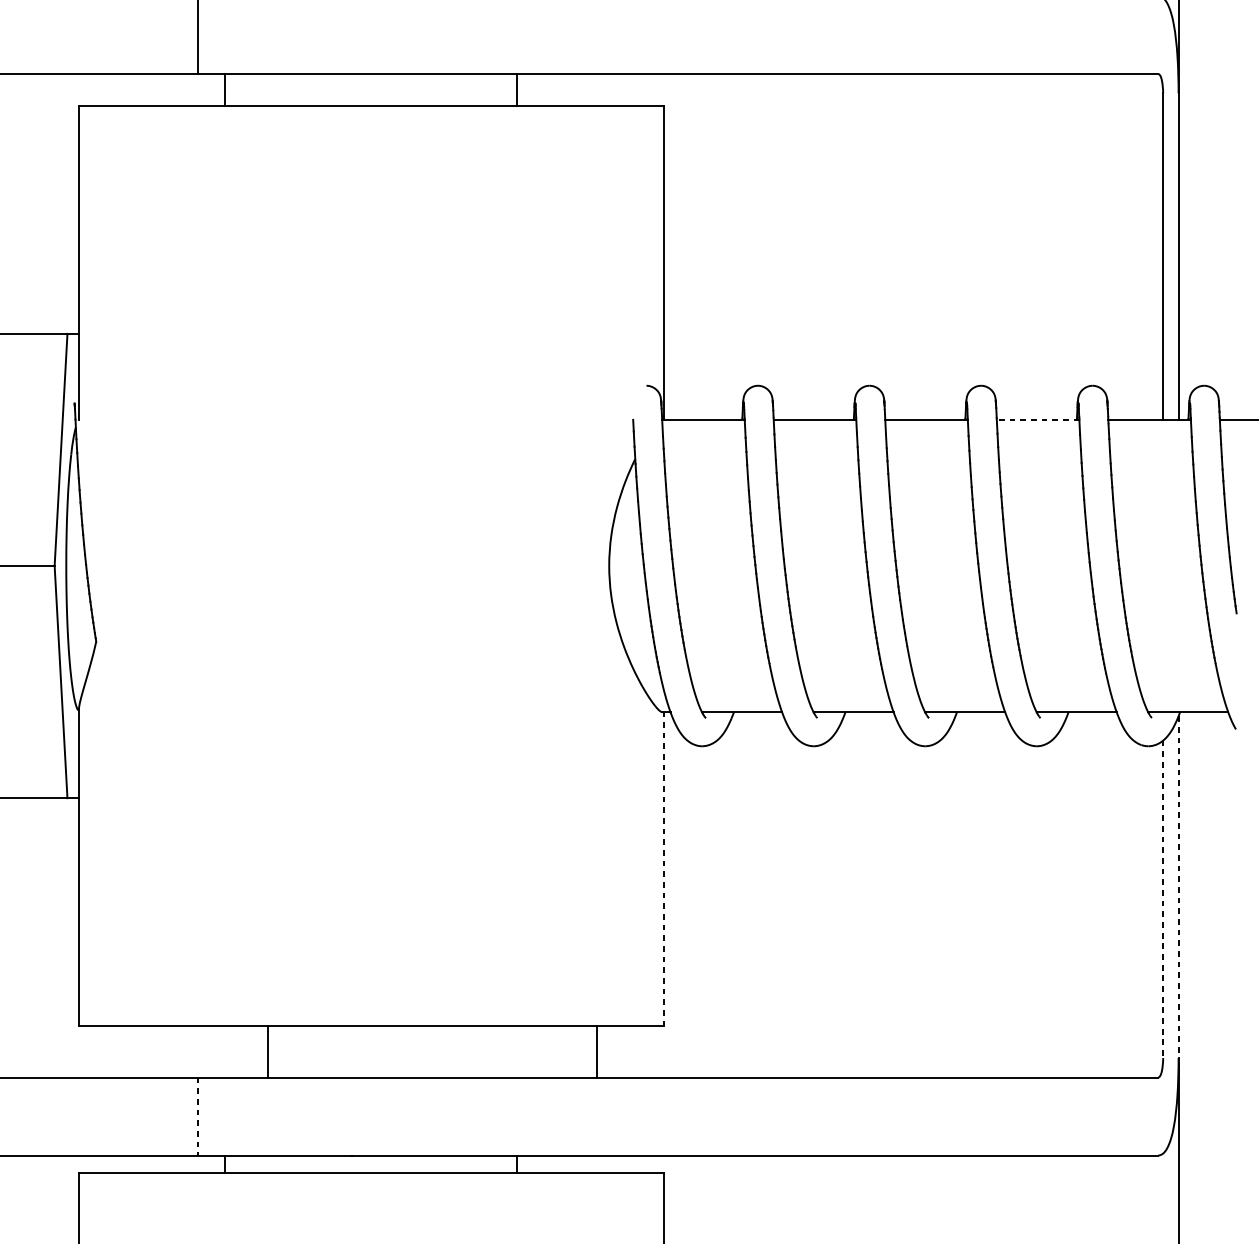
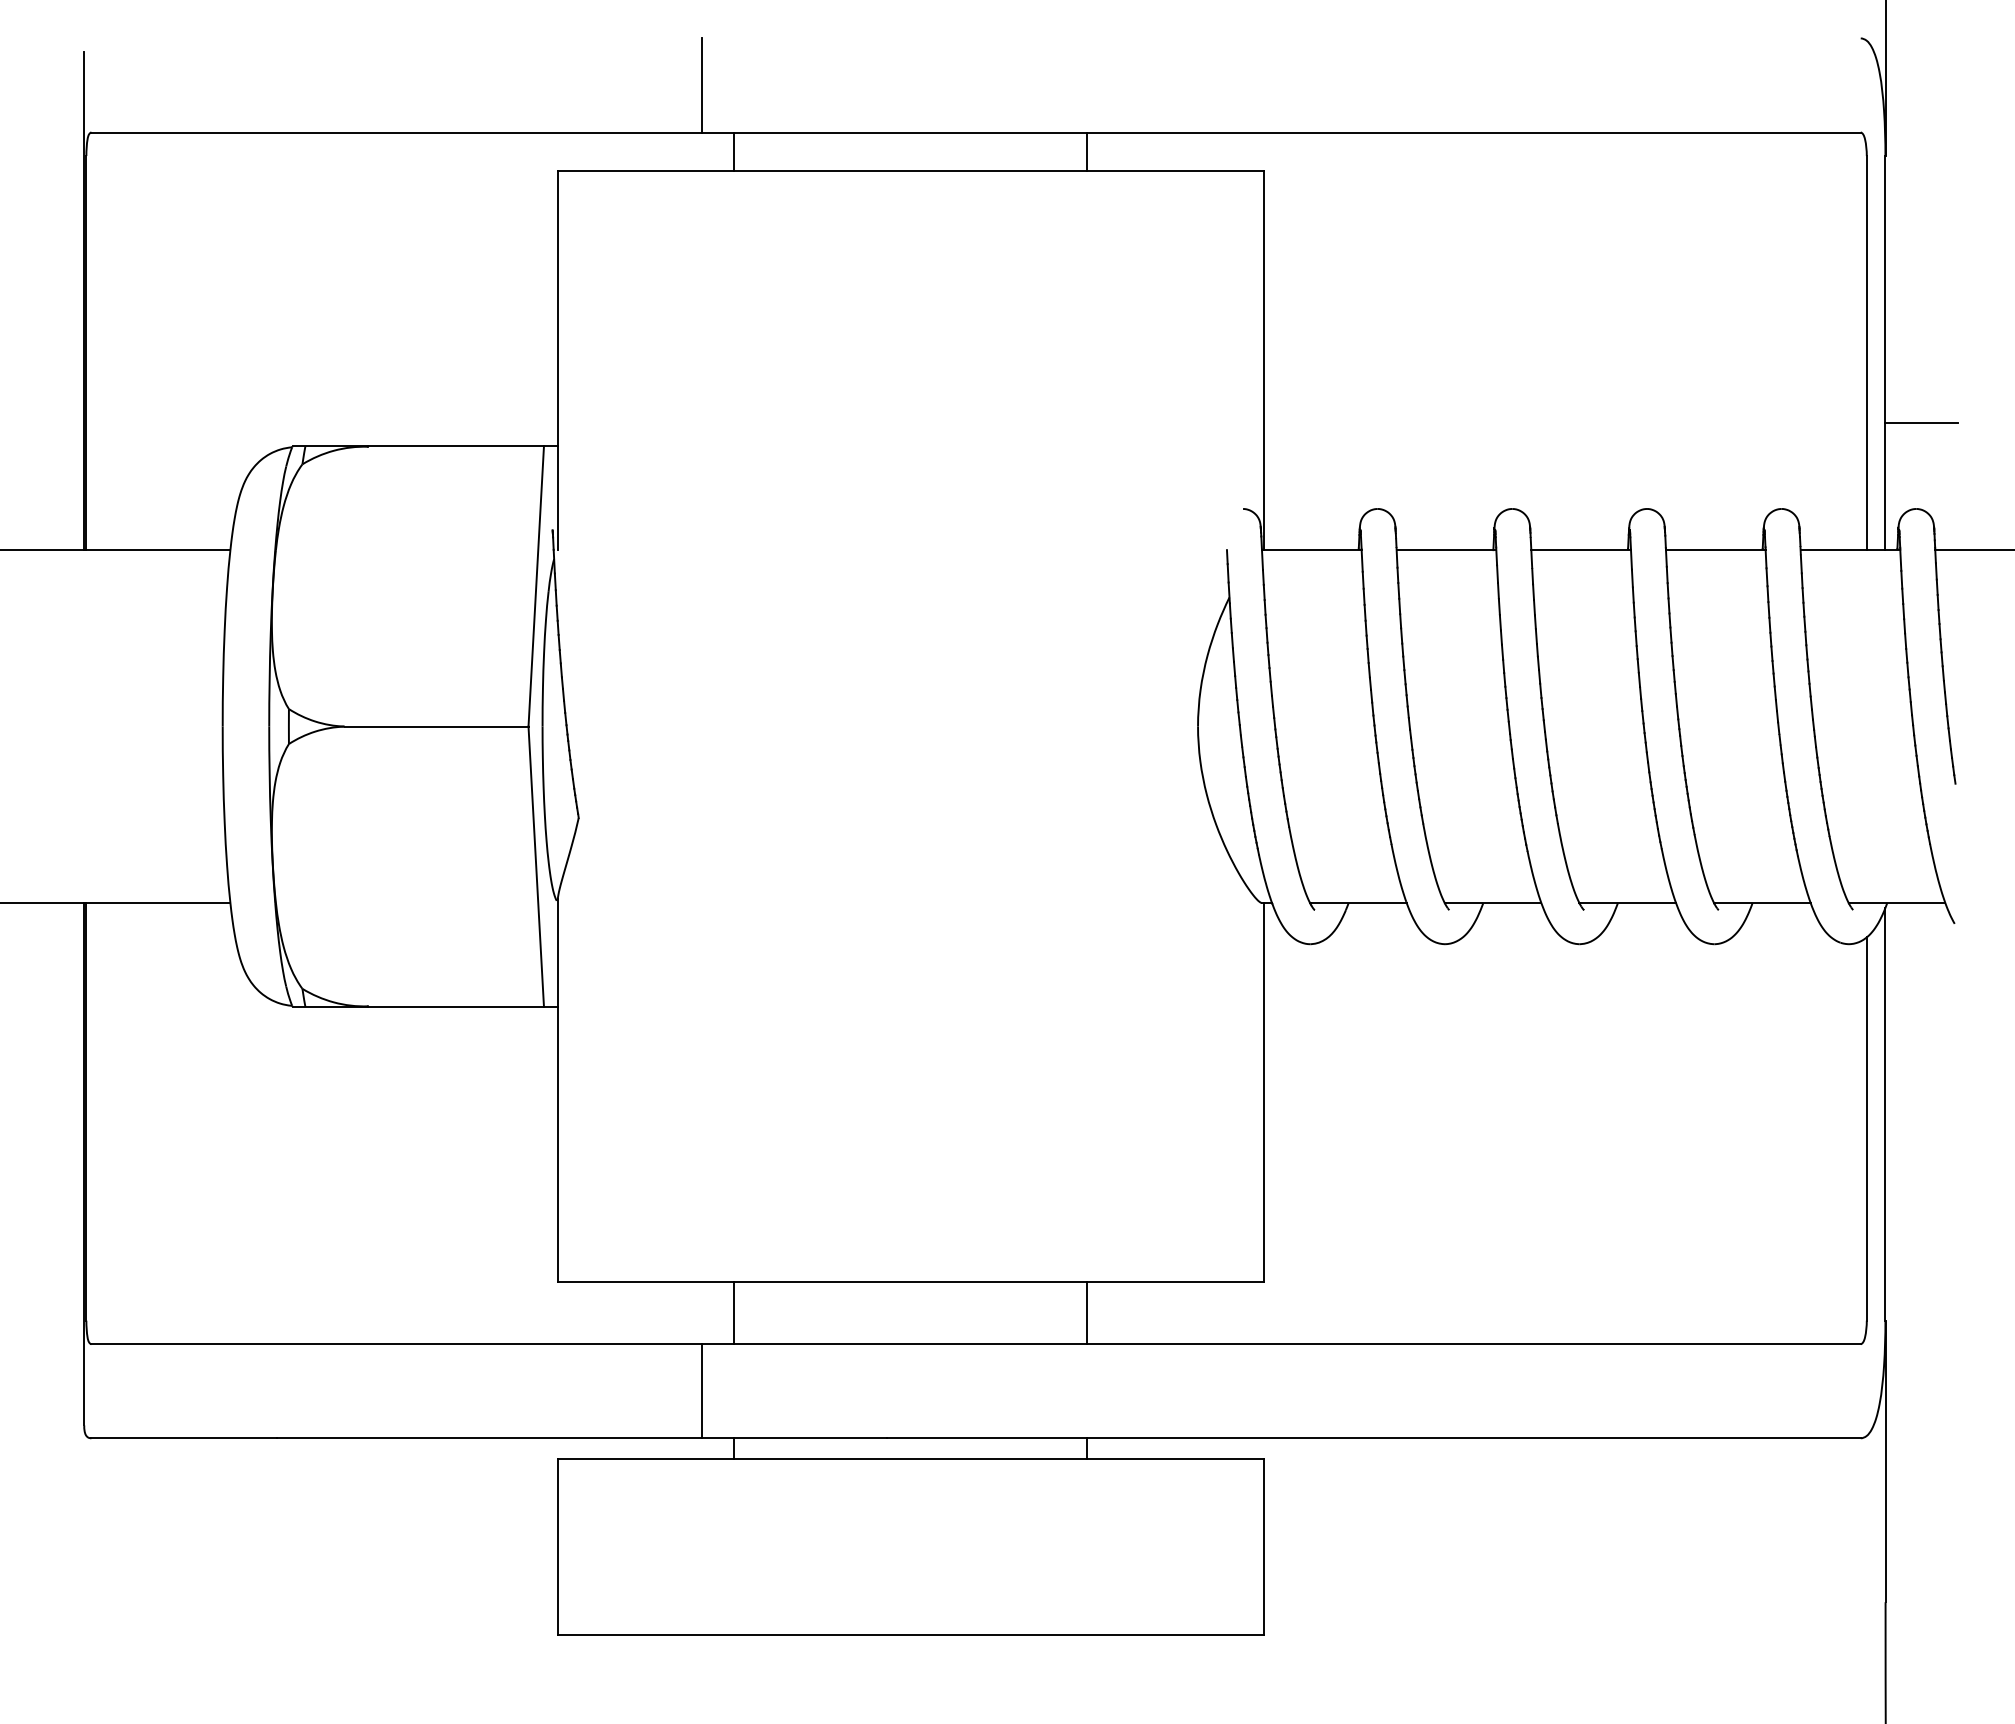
line: (1208, 314) -> (1921, 423), added
line: (1037, 420) -> (1715, 550), dashed -> solid
line: (663, 869) -> (1263, 1092), dashed -> solid
line: (1178, 887) -> (1885, 1114), dashed -> solid
line: (1162, 899) -> (1866, 1129), dashed -> solid
line: (268, 1052) -> (734, 1313), moved
line: (597, 1052) -> (1087, 1313), moved
line: (197, 1116) -> (701, 1391), dashed -> solid

